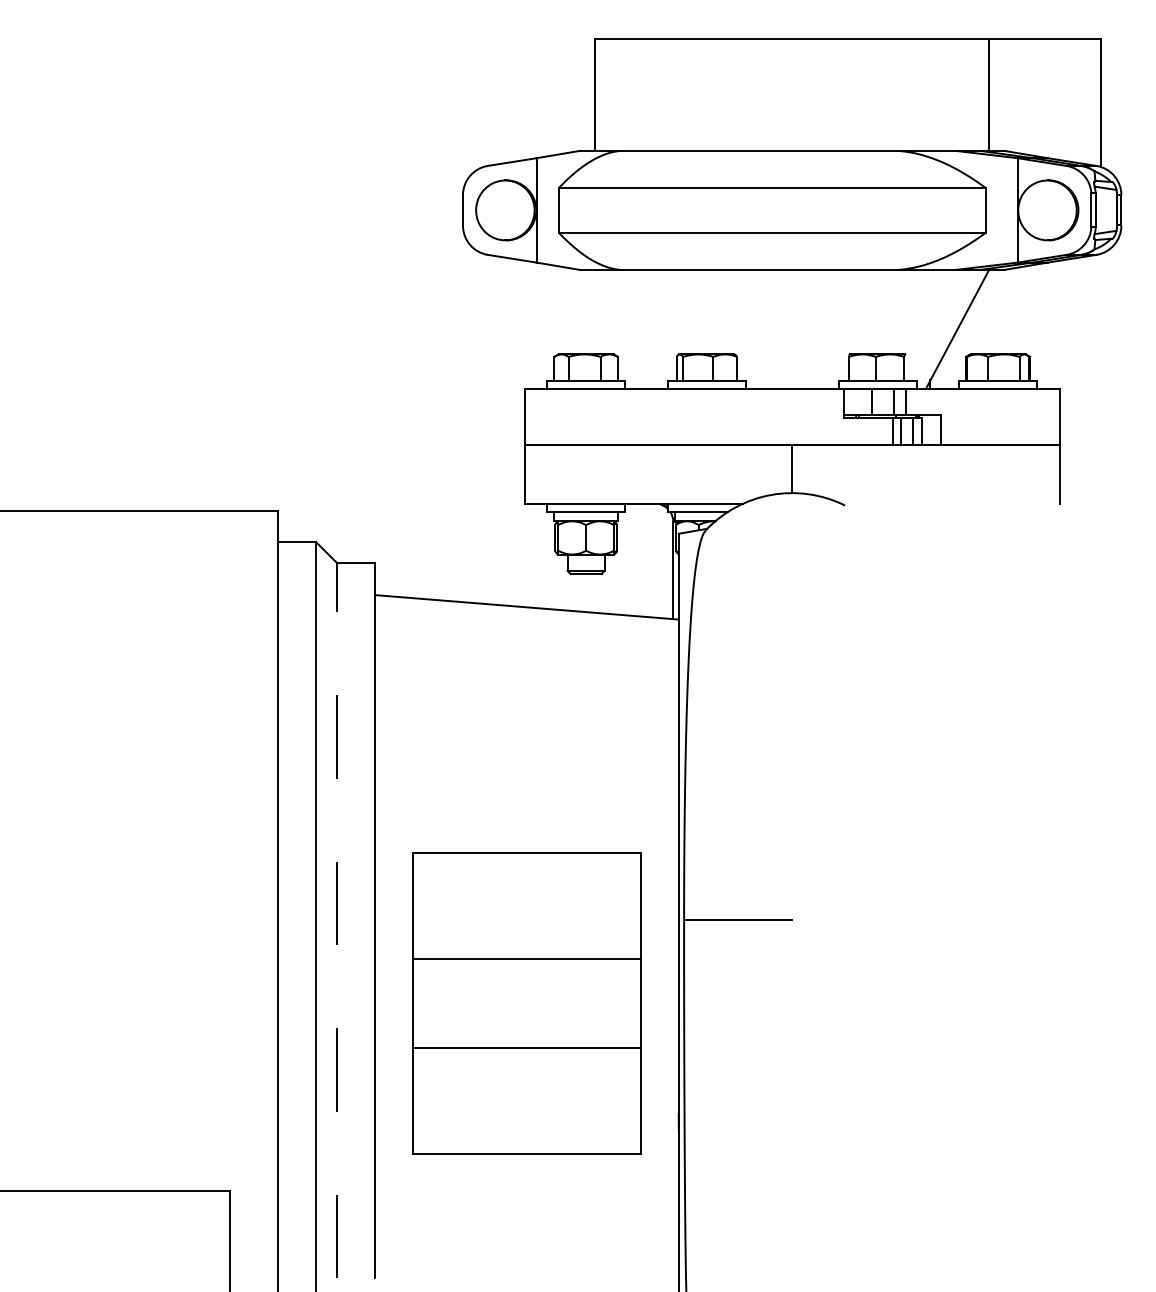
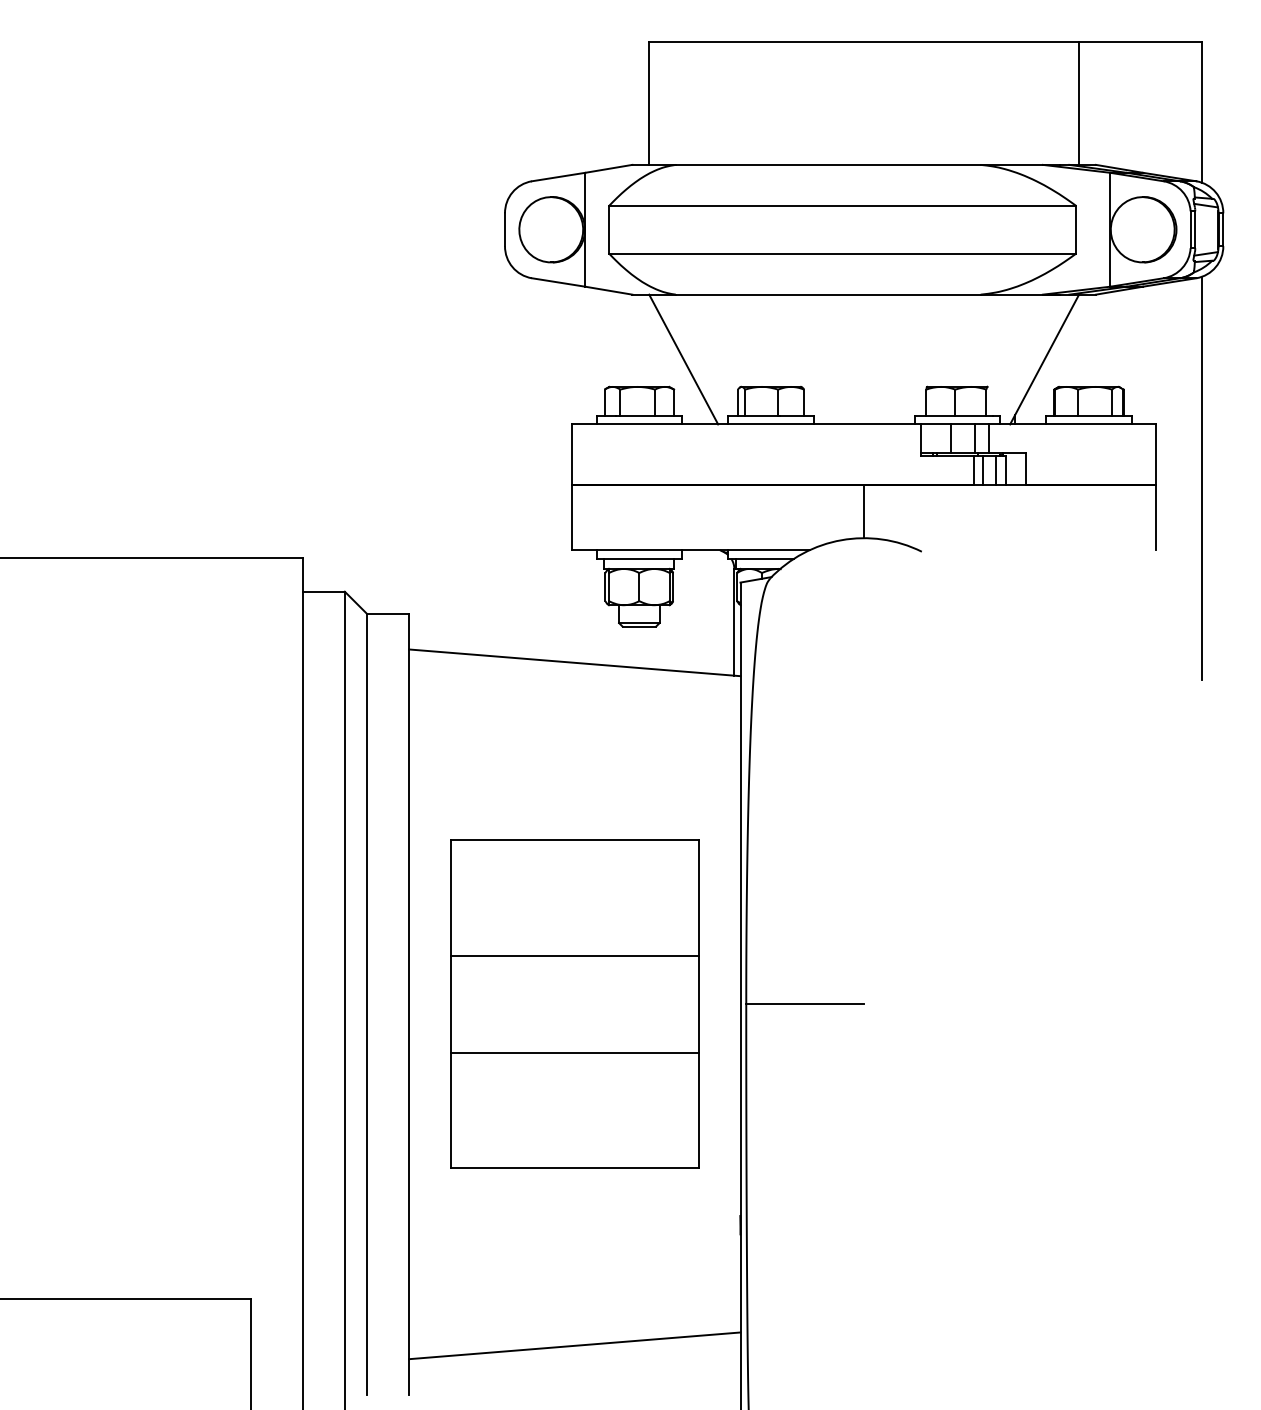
line: (626, 328) -> (683, 358), added
line: (1101, 438) -> (1201, 478), added
line: (336, 920) -> (367, 1004), dashed -> solid
part: (526, 1003) -> (574, 1004), moved
line: (526, 1233) -> (574, 1345), added

